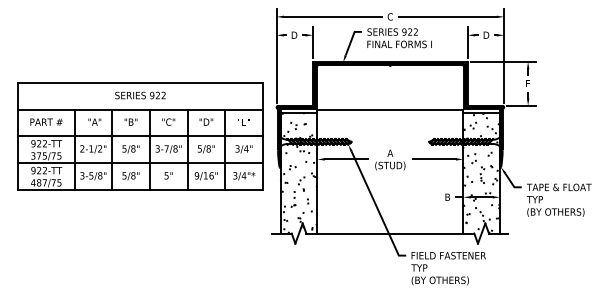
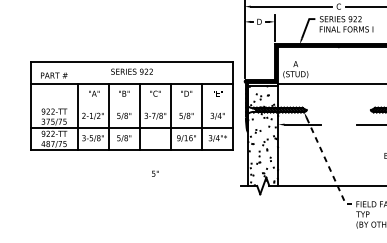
text: (46, 121) -> (54, 75), moved
line: (140, 136) -> (132, 105), removed
text: (390, 159) -> (295, 69), moved
text: (168, 175) -> (155, 173), moved
line: (377, 207) -> (328, 164), solid -> dashed

